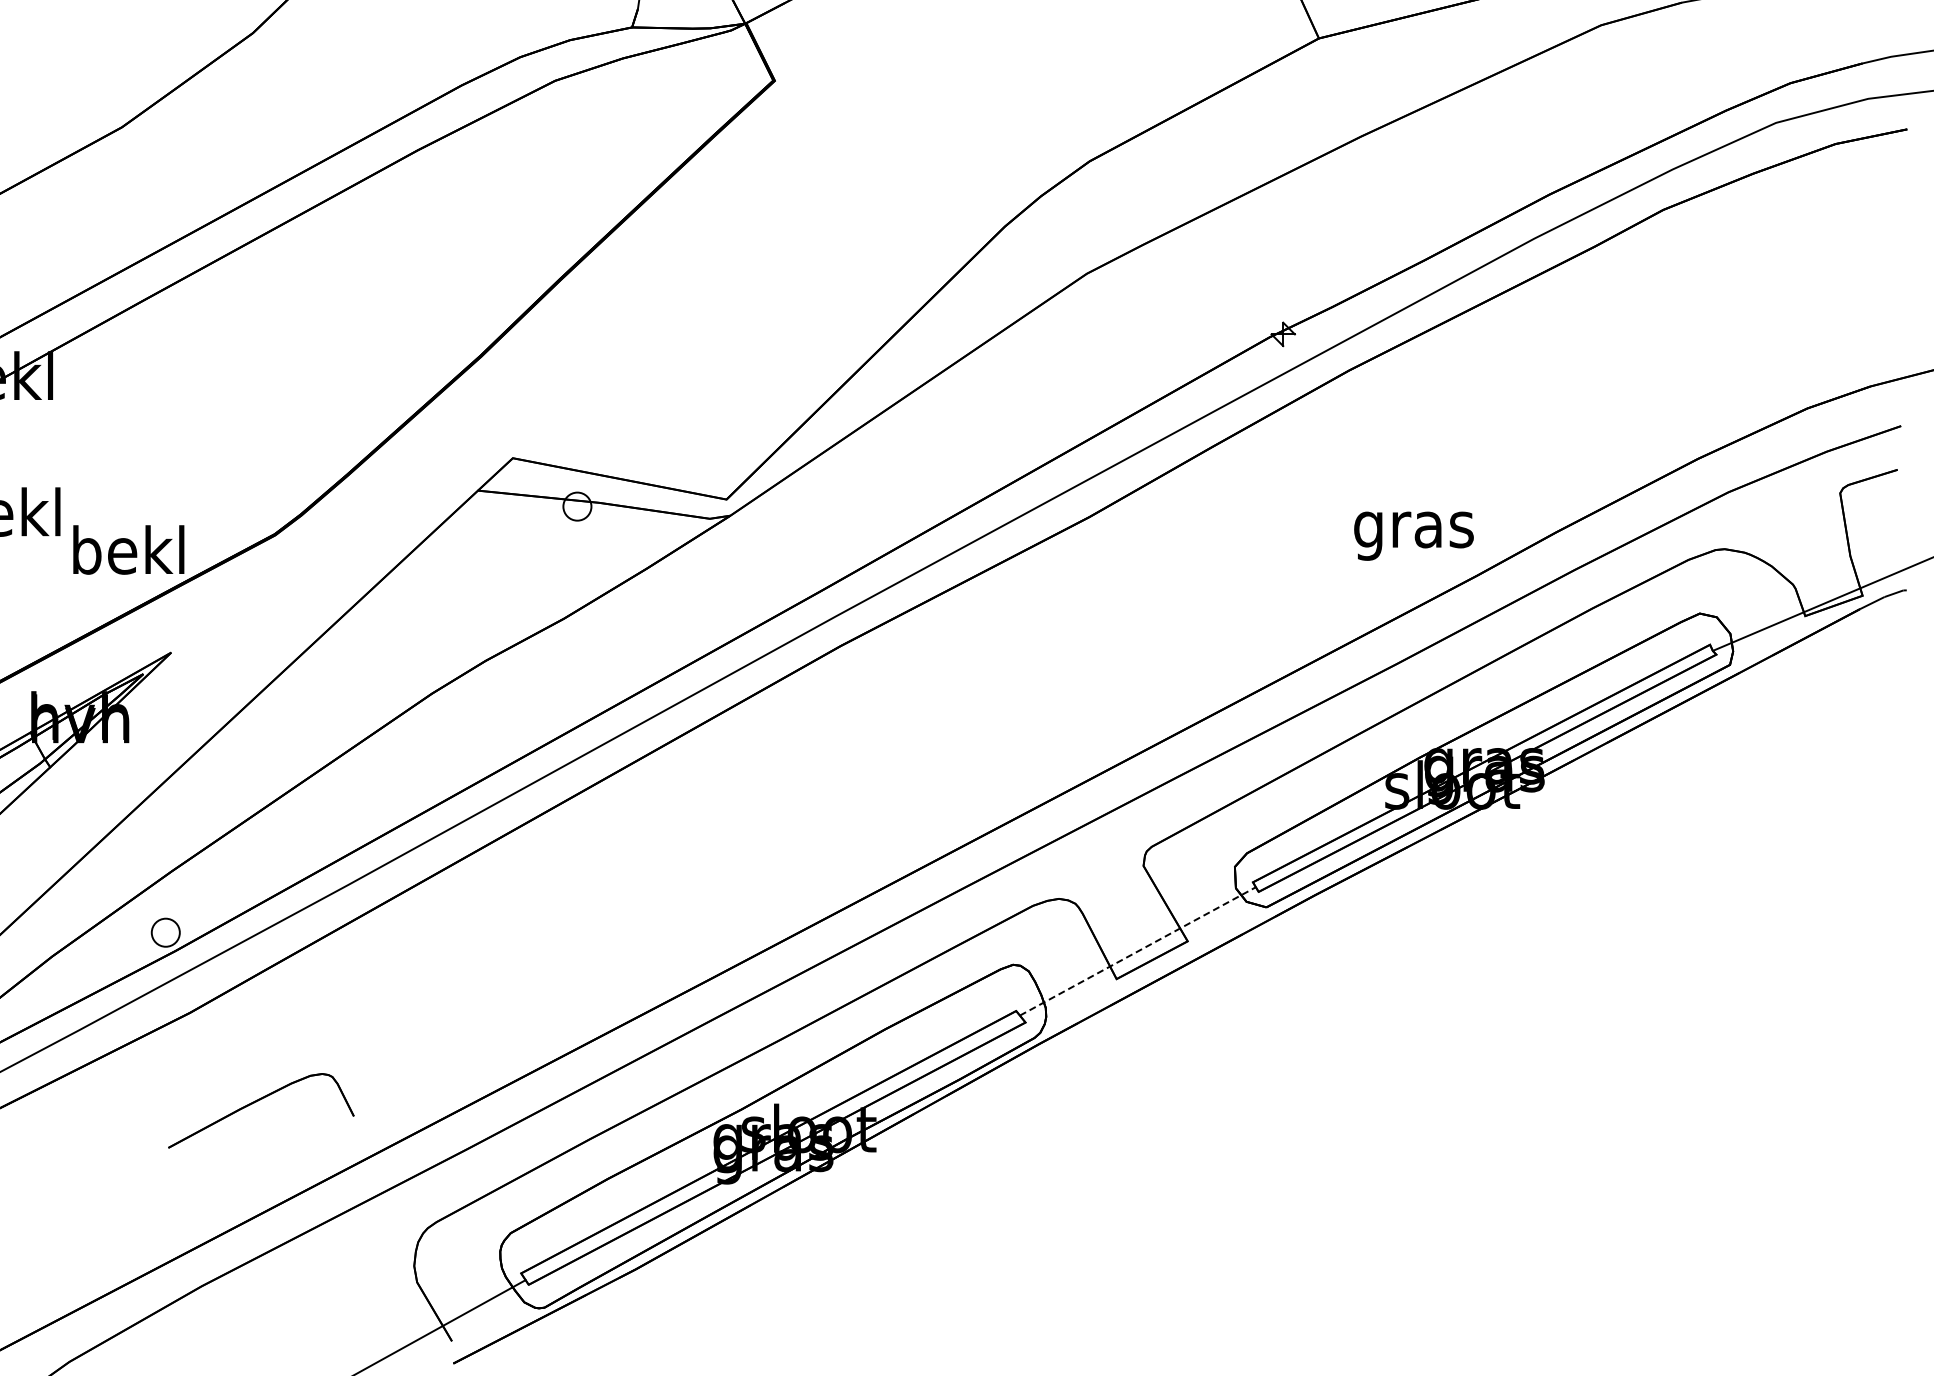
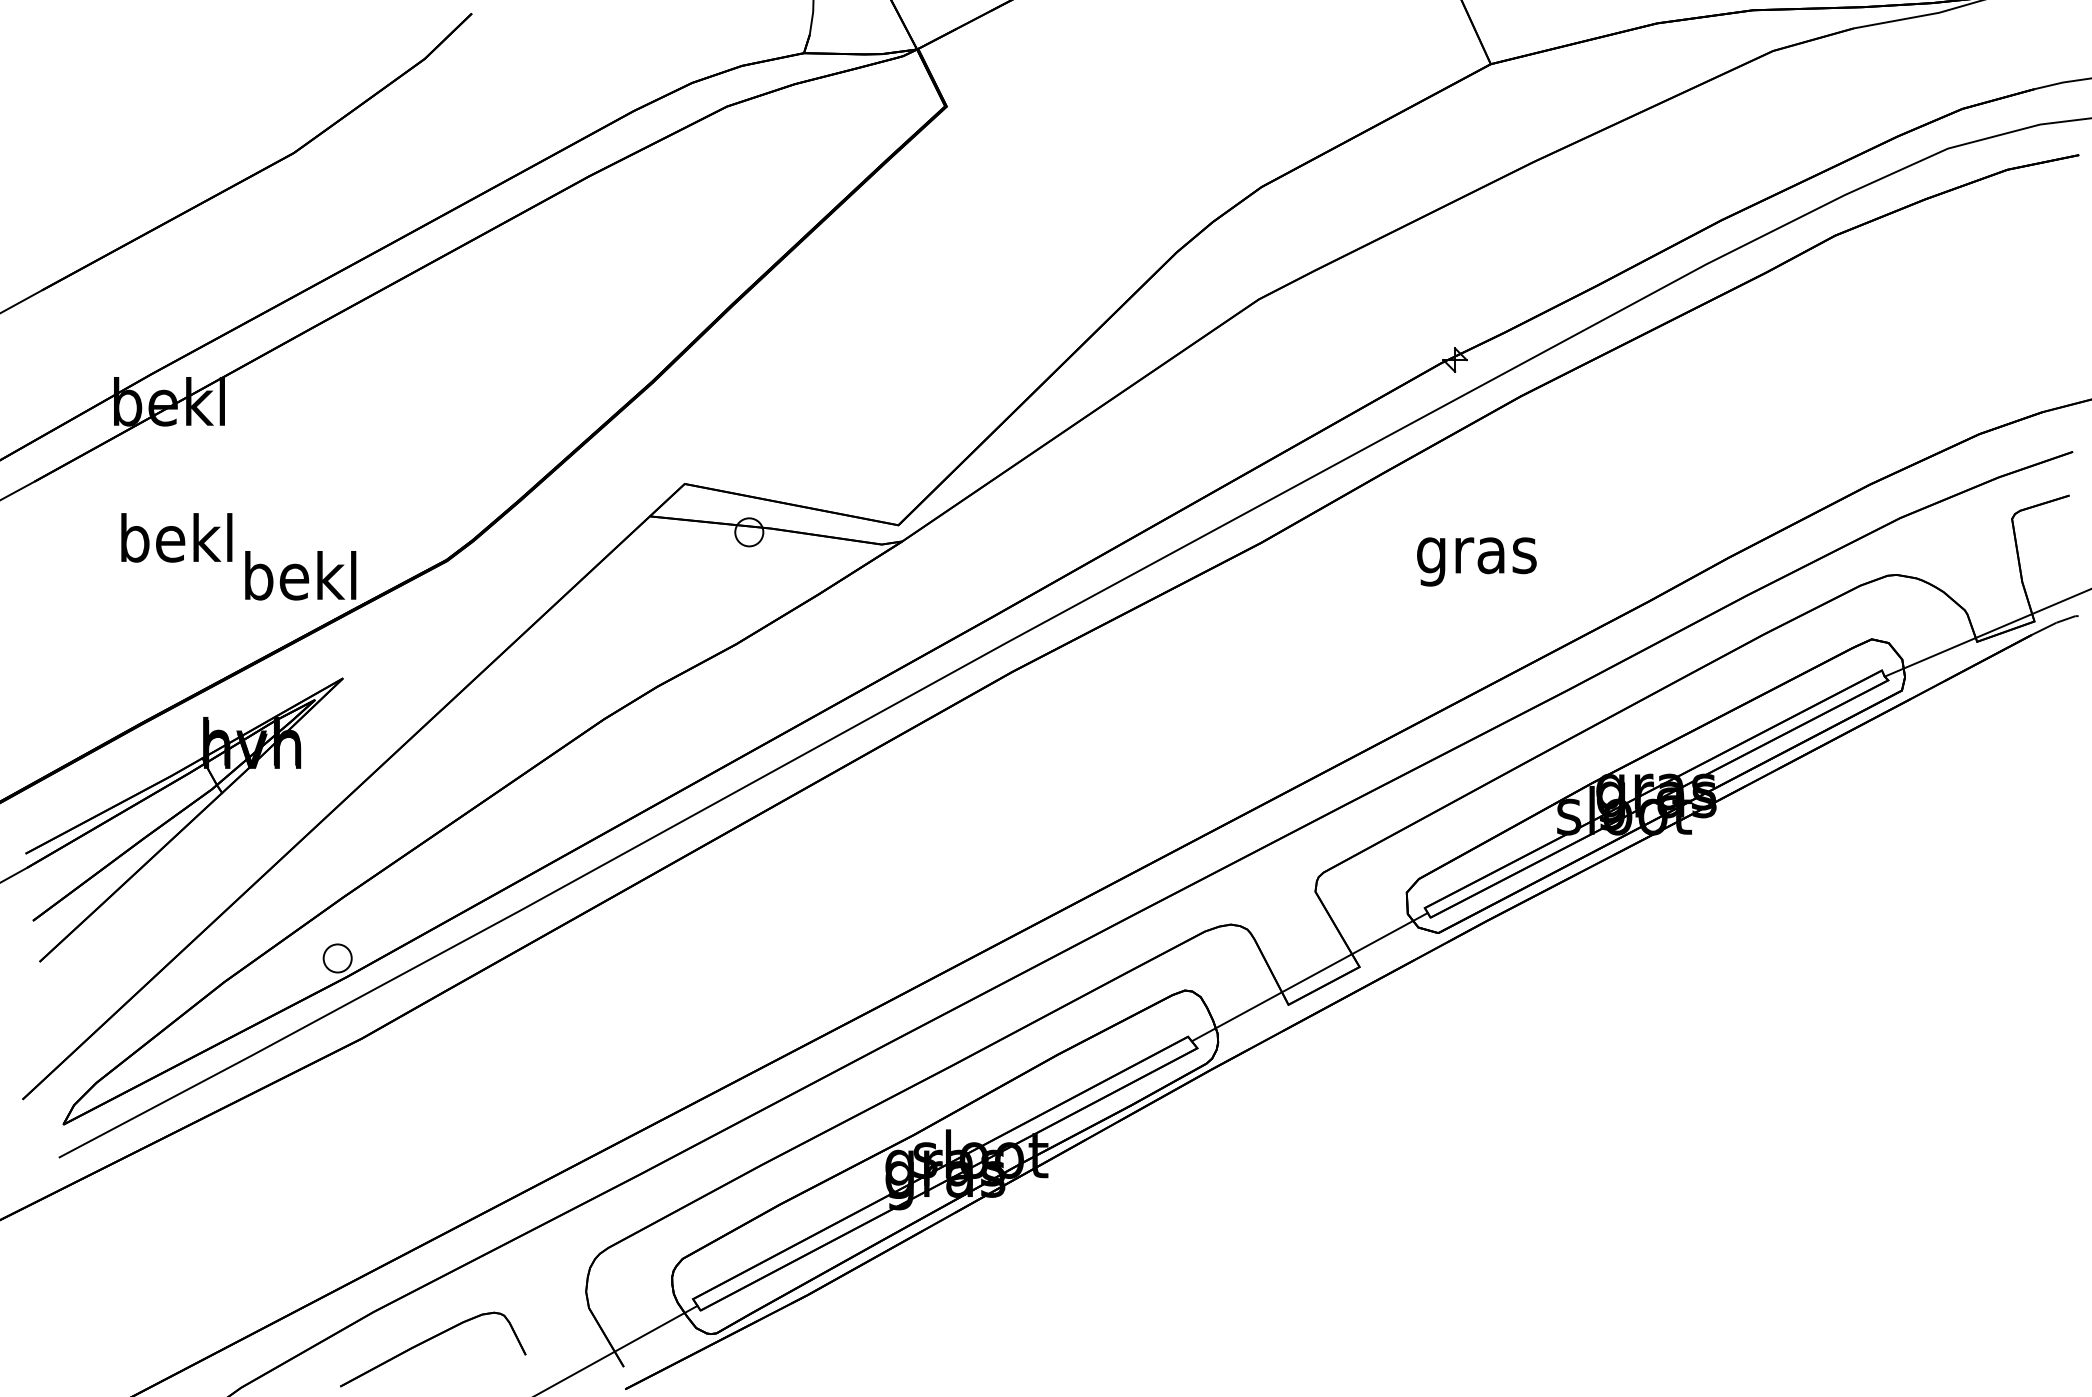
text: (1413, 535) -> (1476, 561), moved
line: (1138, 950) -> (1310, 976), dashed -> solid
part: (257, 1101) -> (429, 1340), moved

